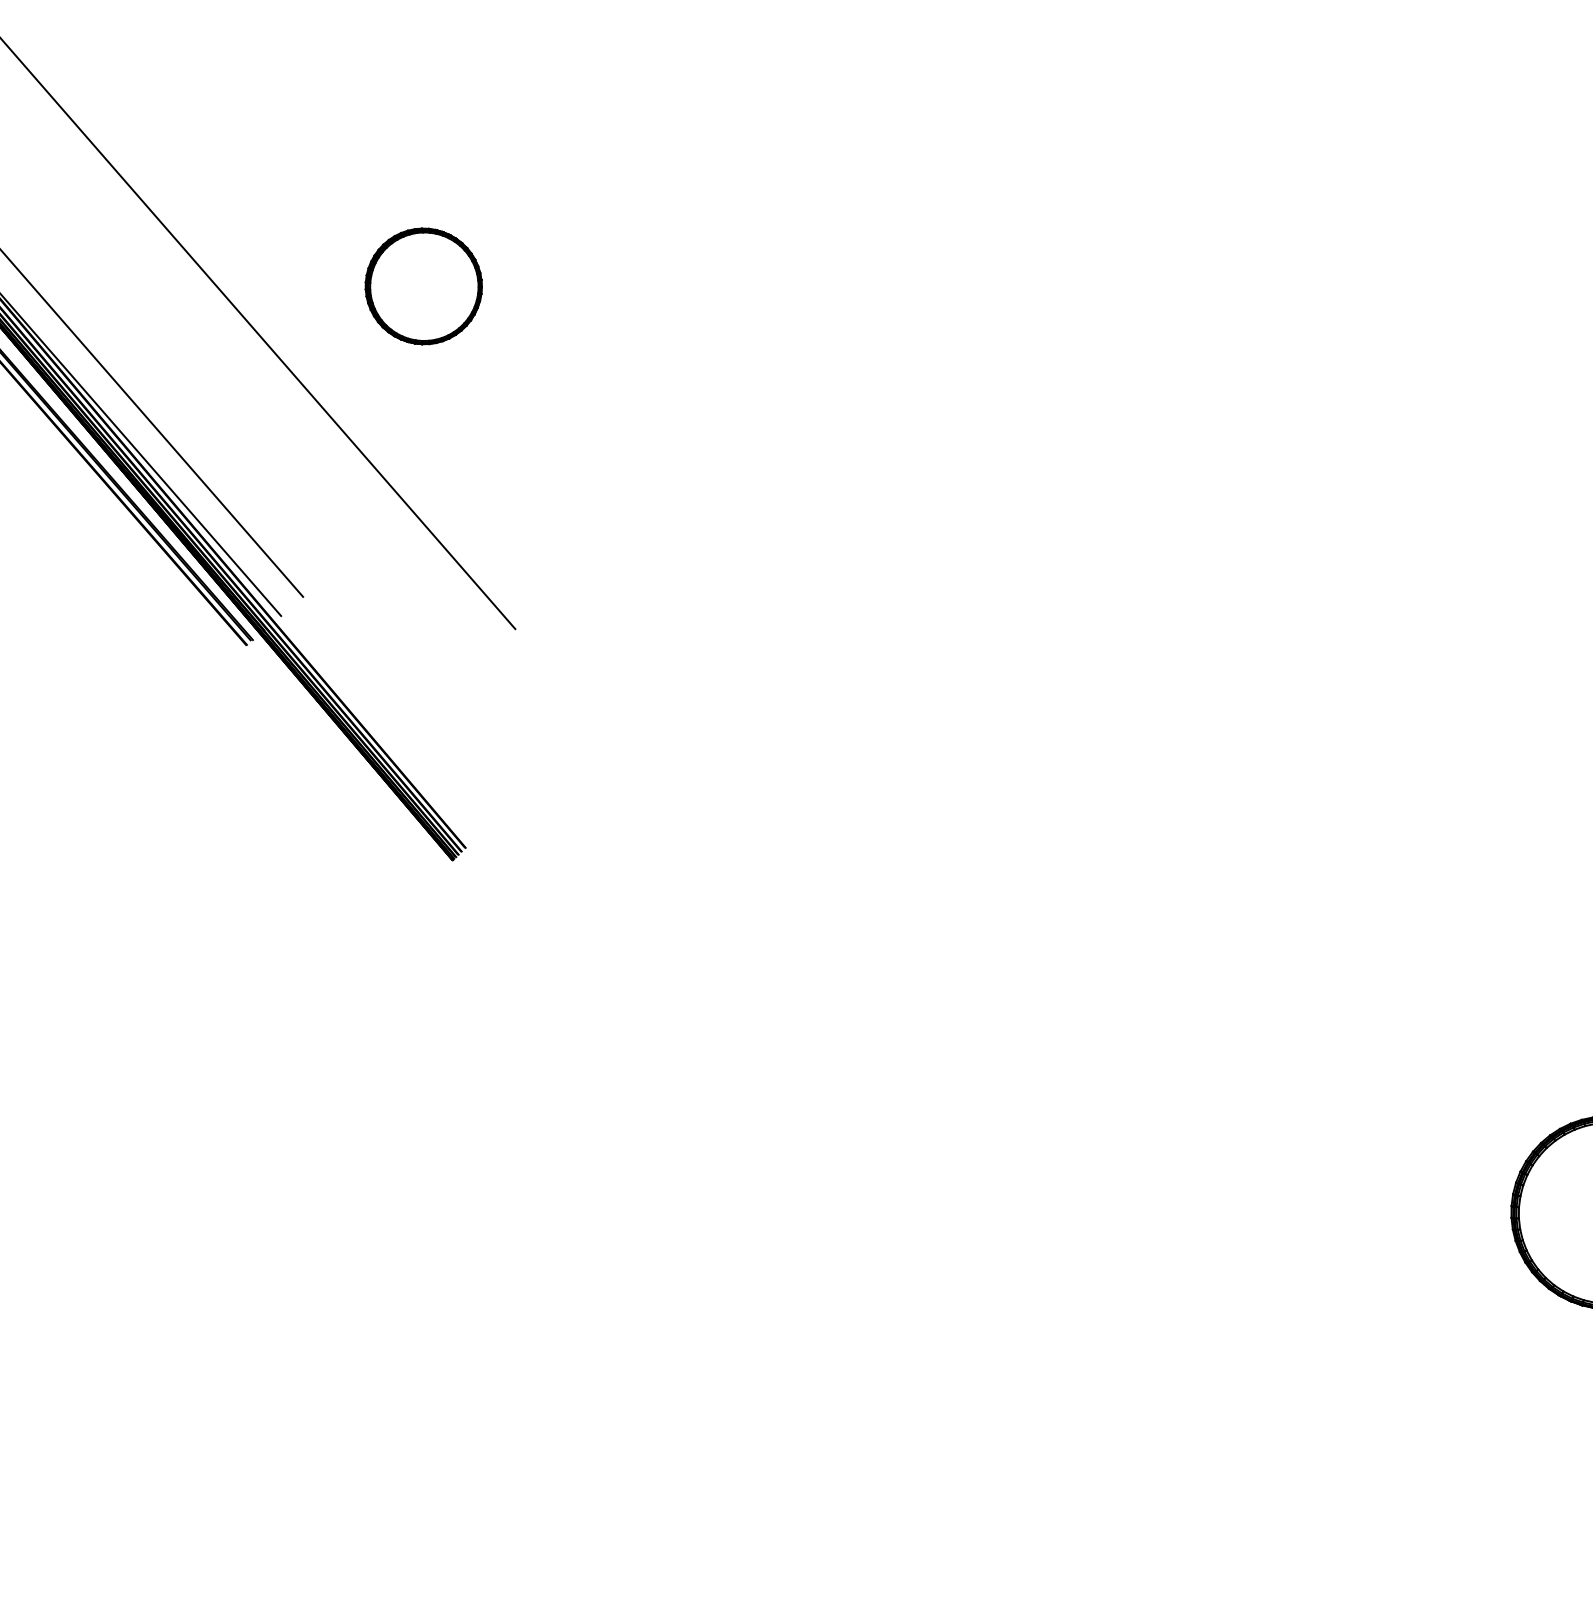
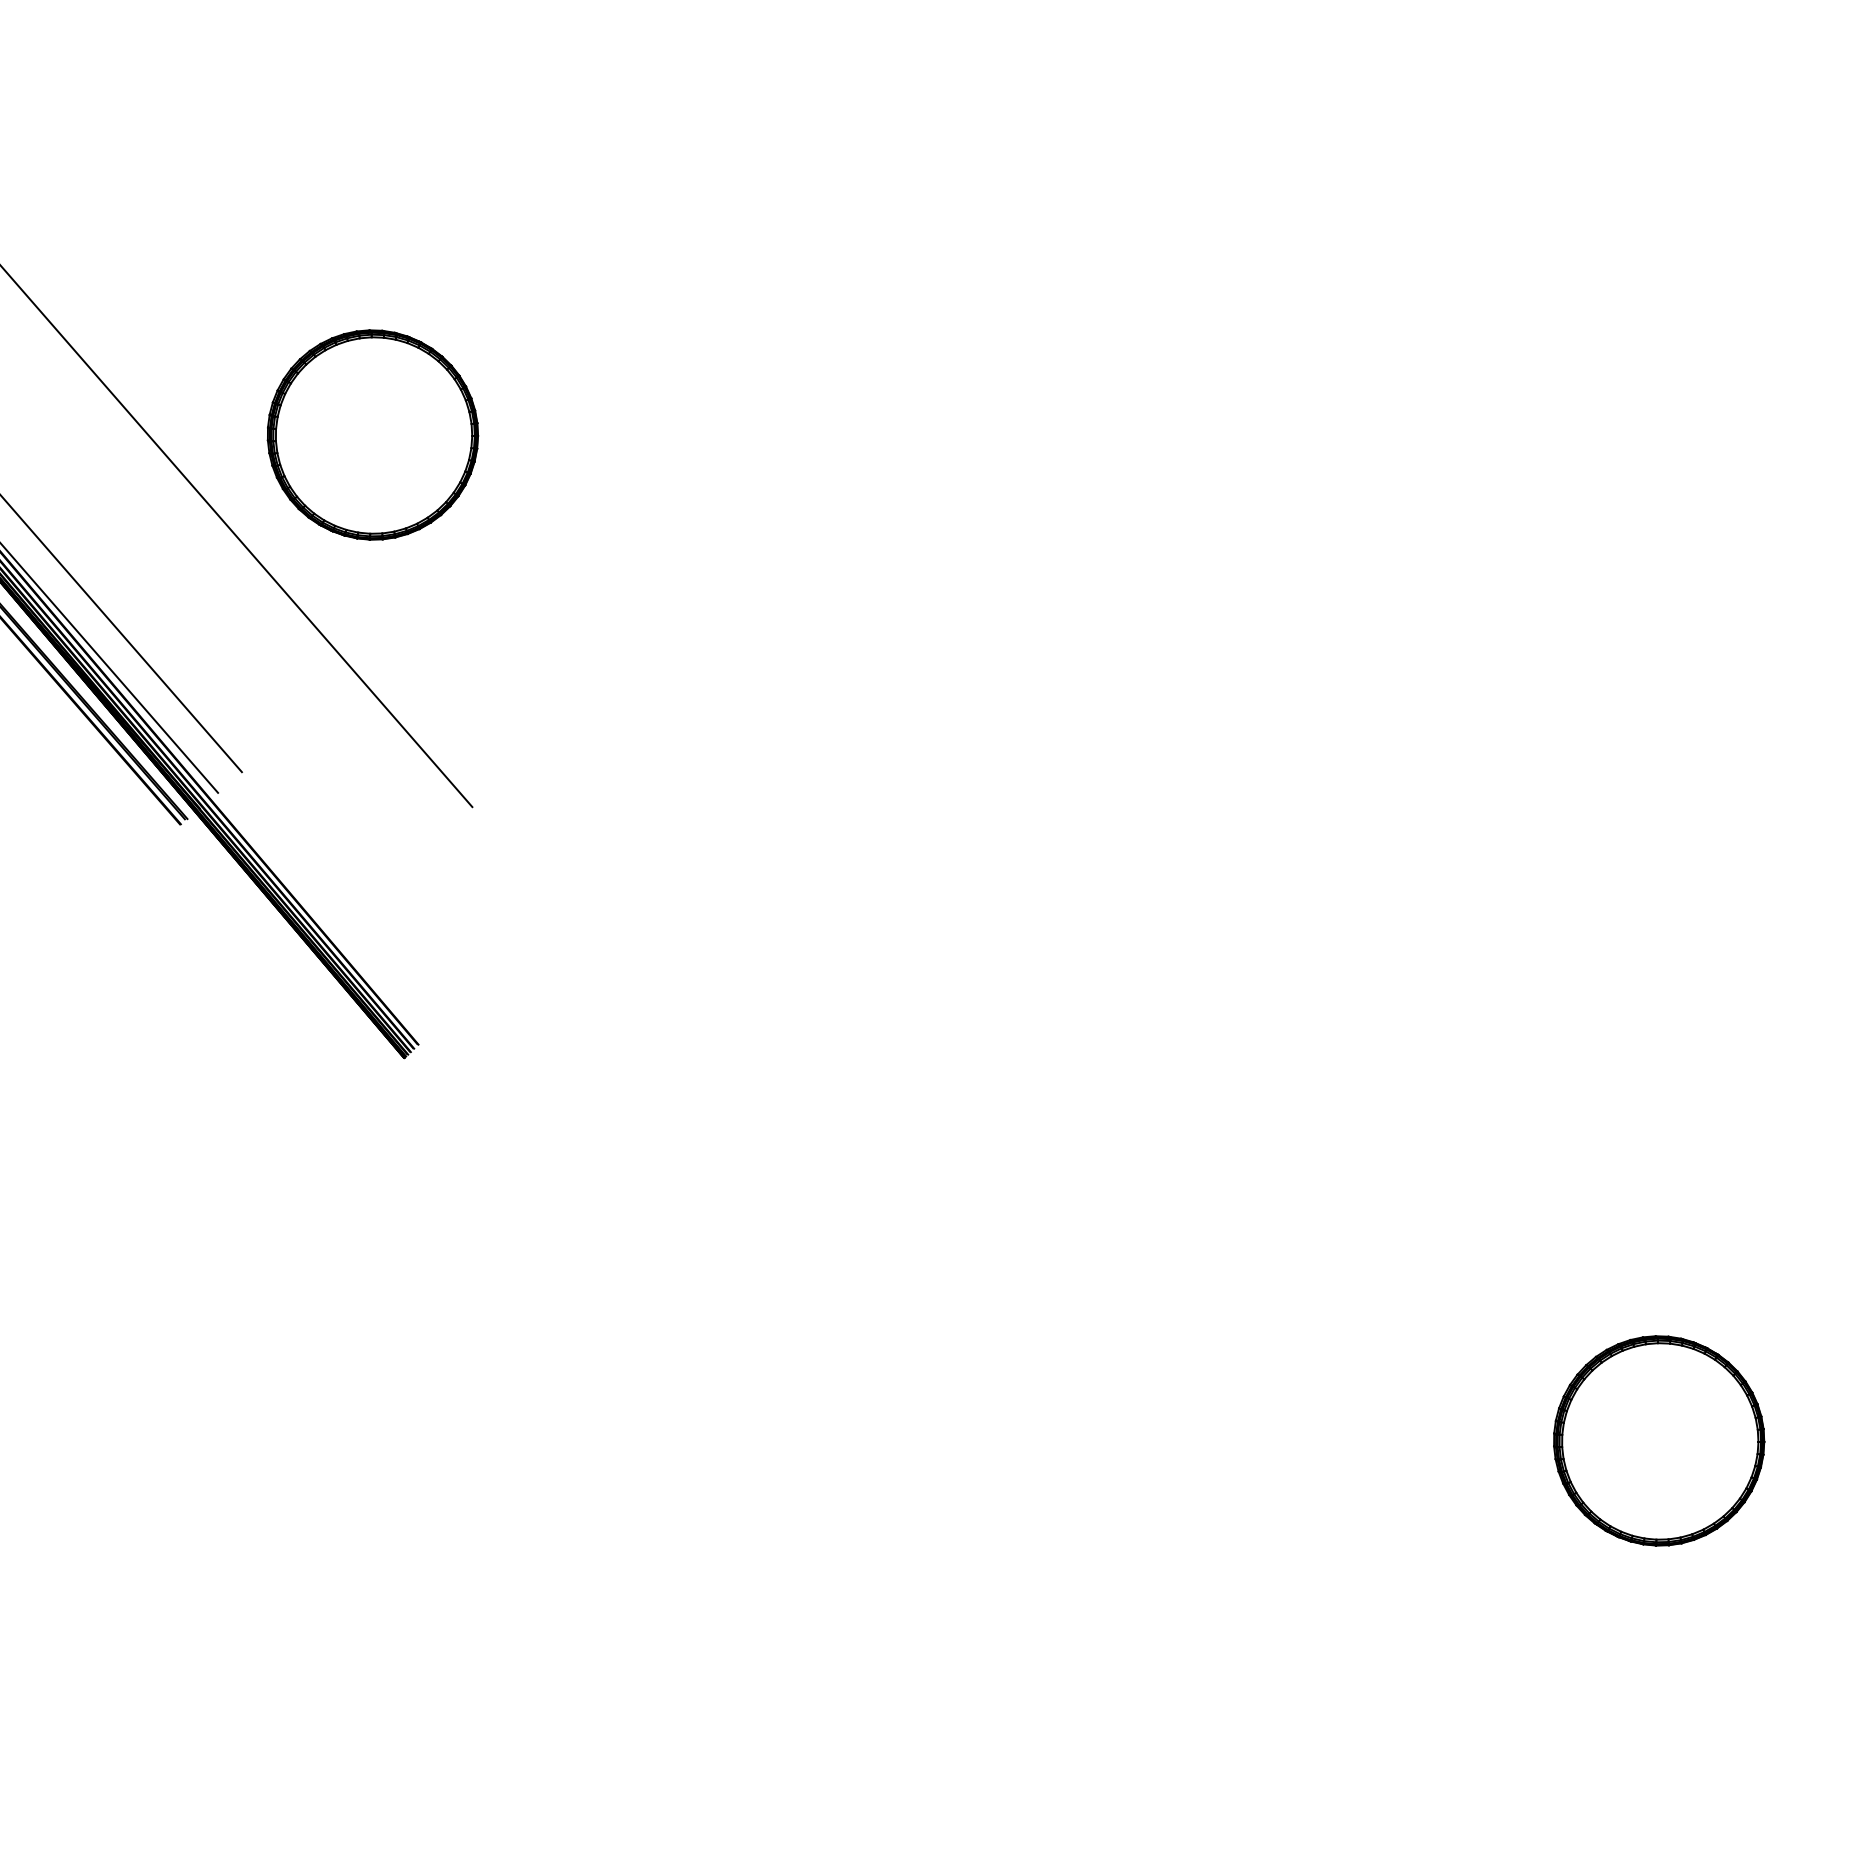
part: (423, 285) -> (372, 434), size x1.67

